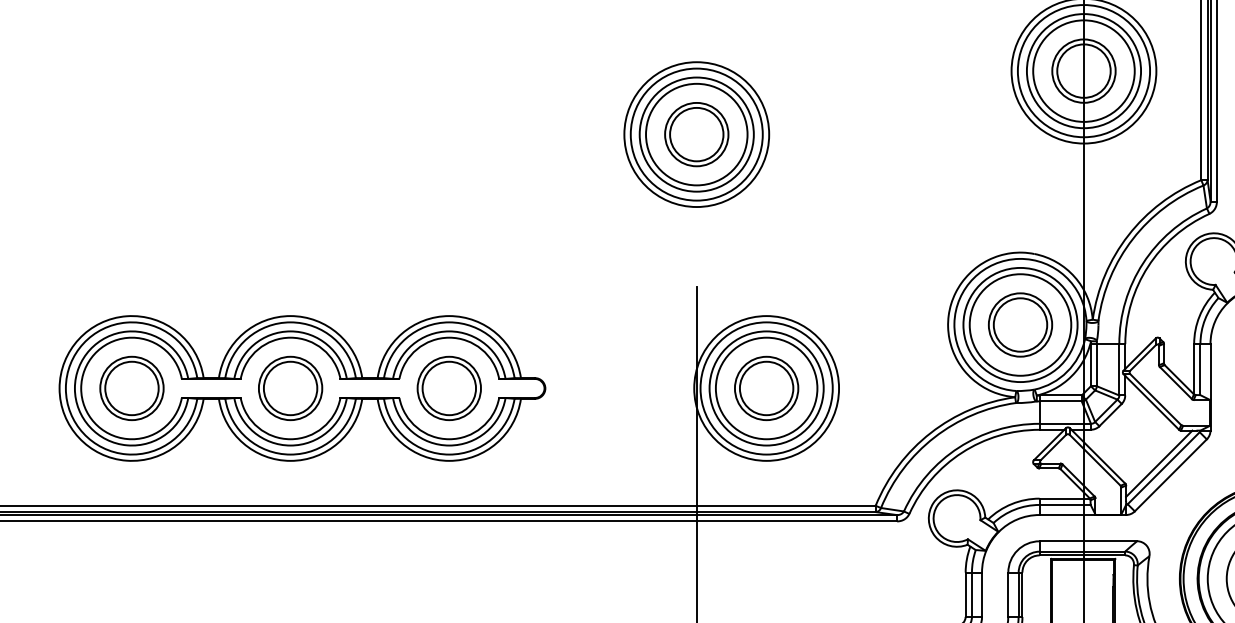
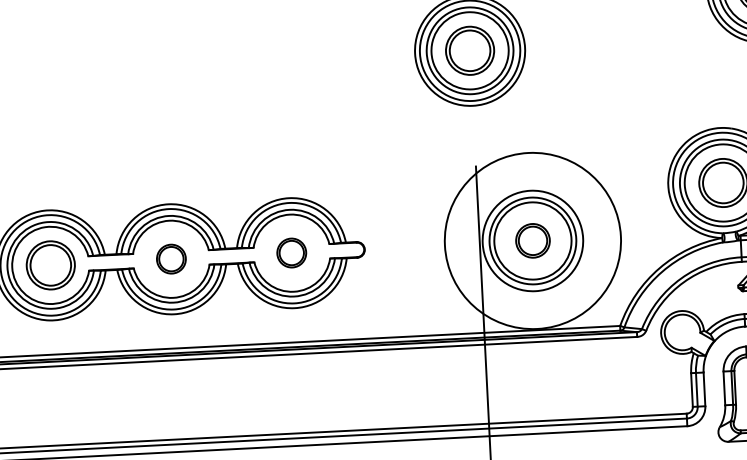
part: (290, 387) -> (171, 258), size x0.6
part: (448, 387) -> (291, 252), size x0.6
part: (766, 387) -> (532, 240), size x0.7
circle: (766, 388) -> (532, 241), size x1.6

